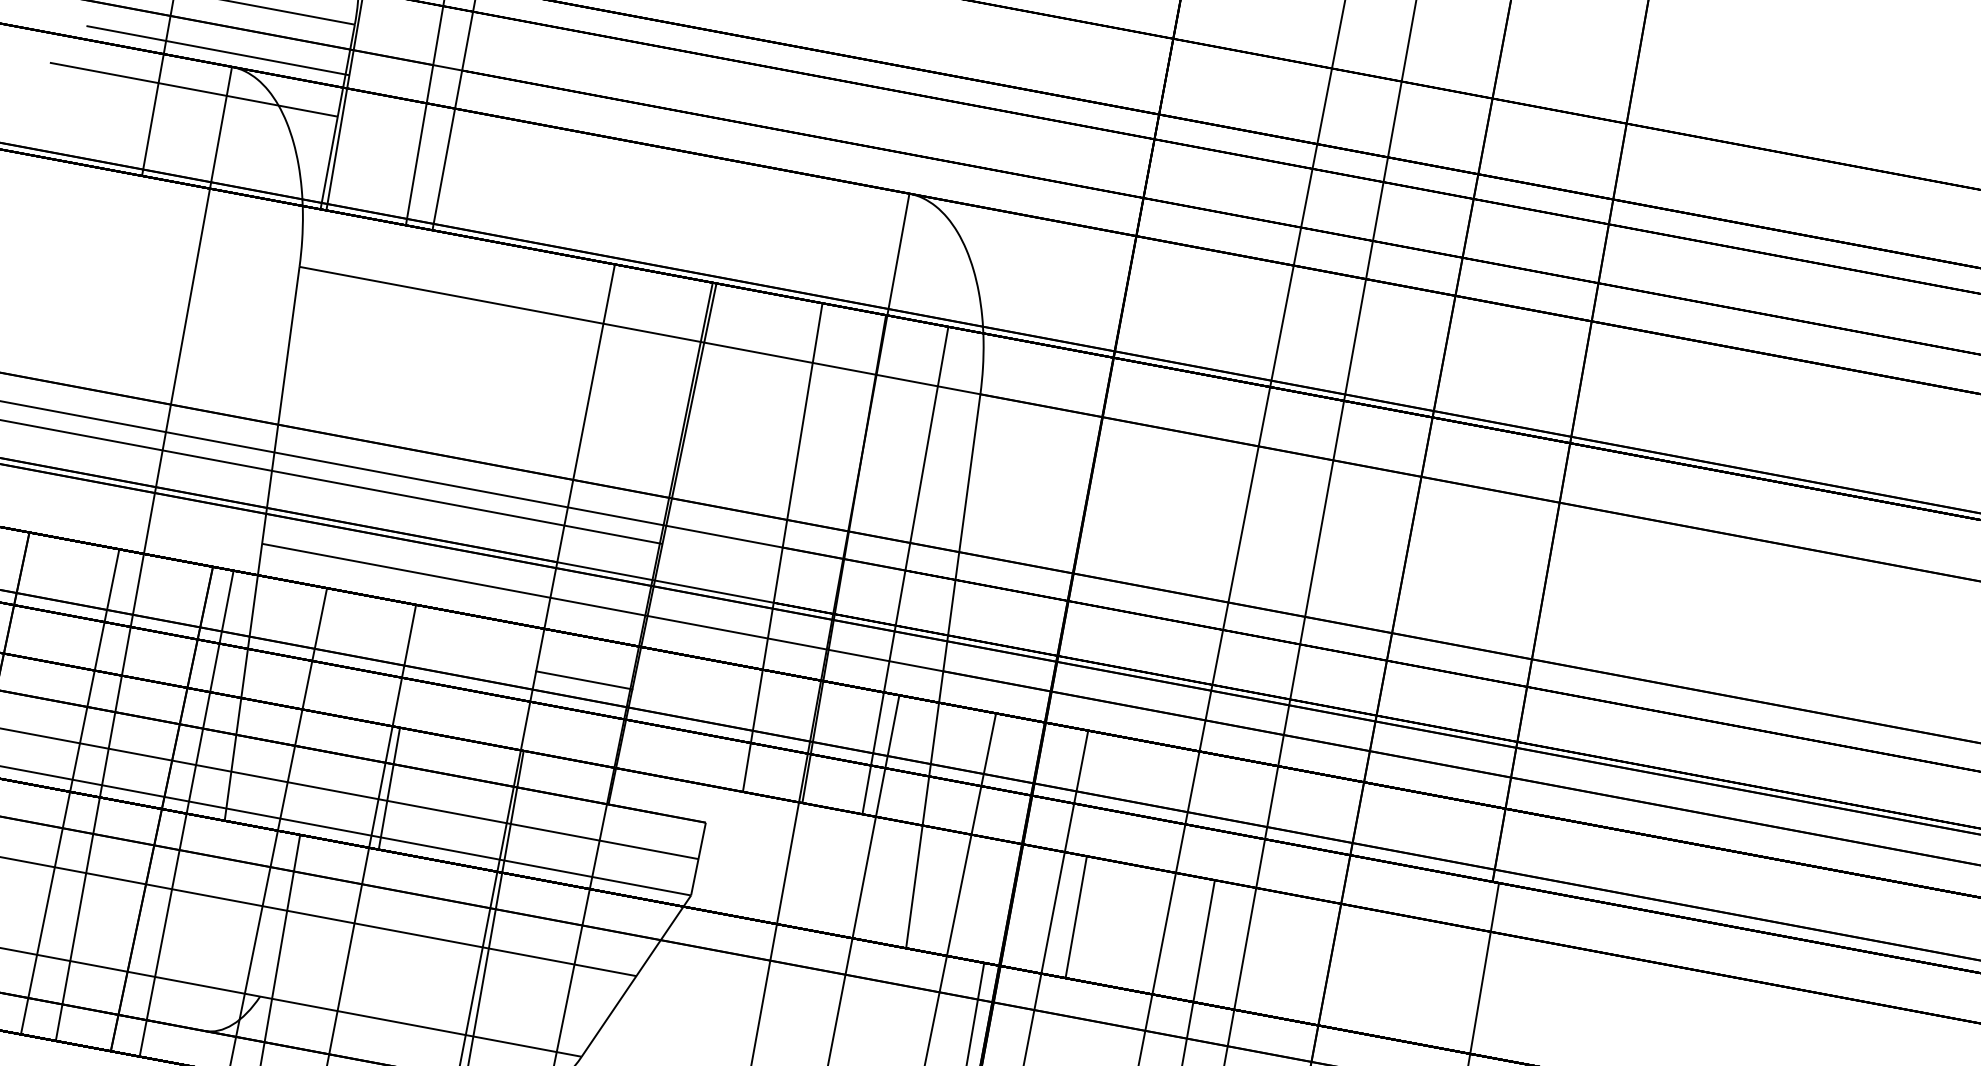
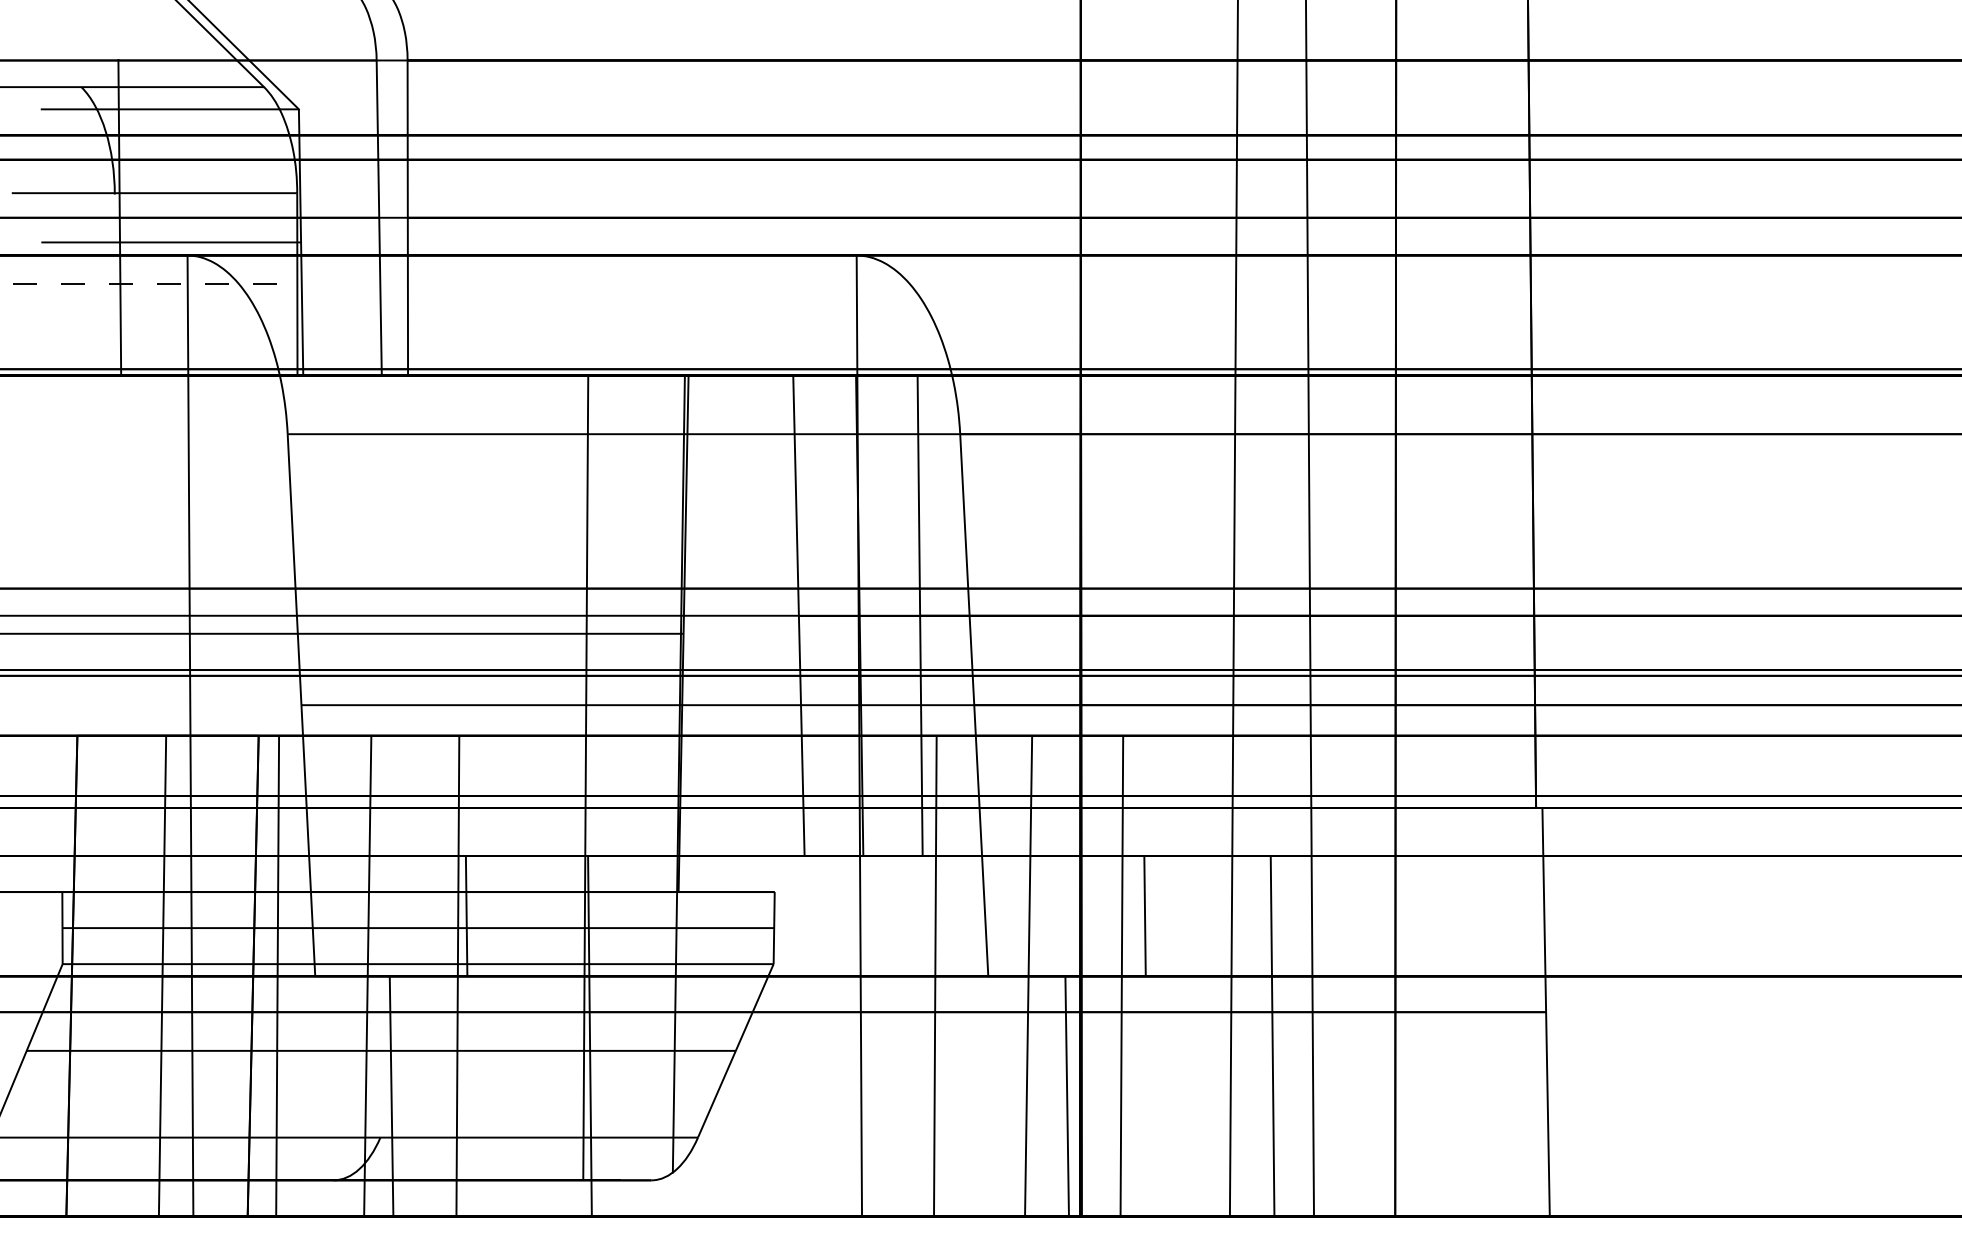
arc: (194, 90) -> (155, 284), solid -> dashed
line: (583, 679) -> (632, 777), removed

